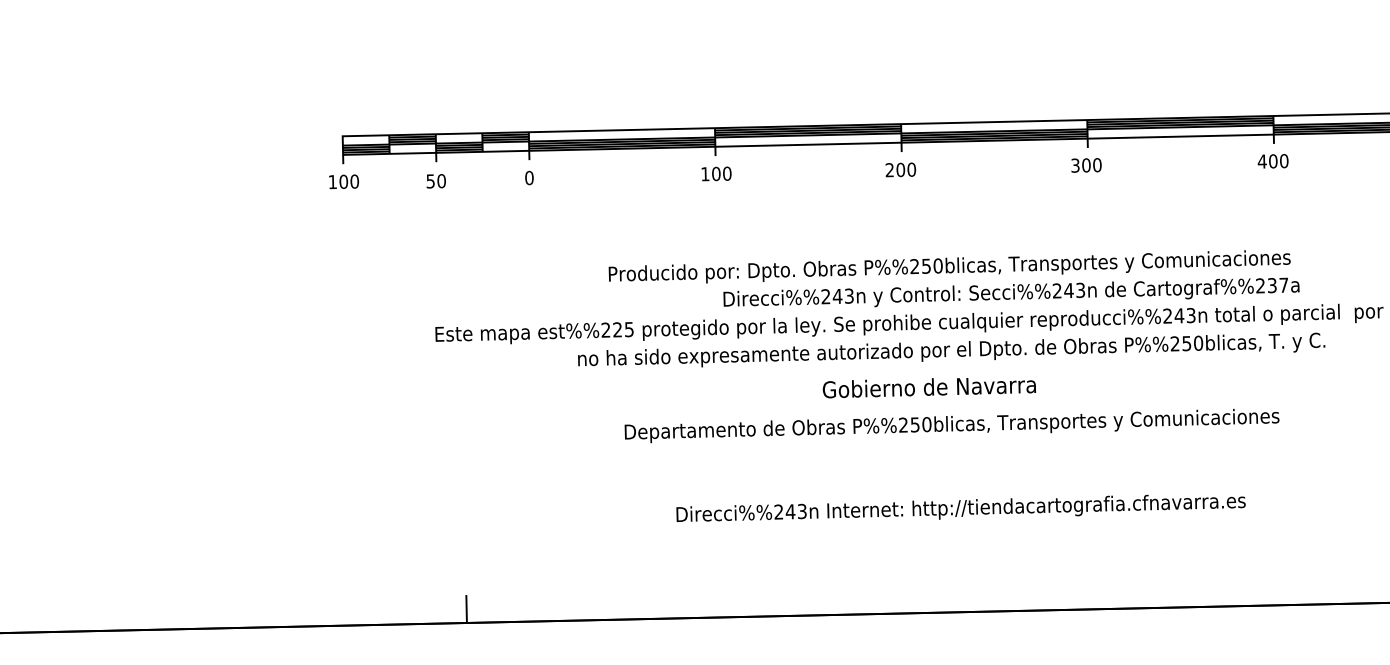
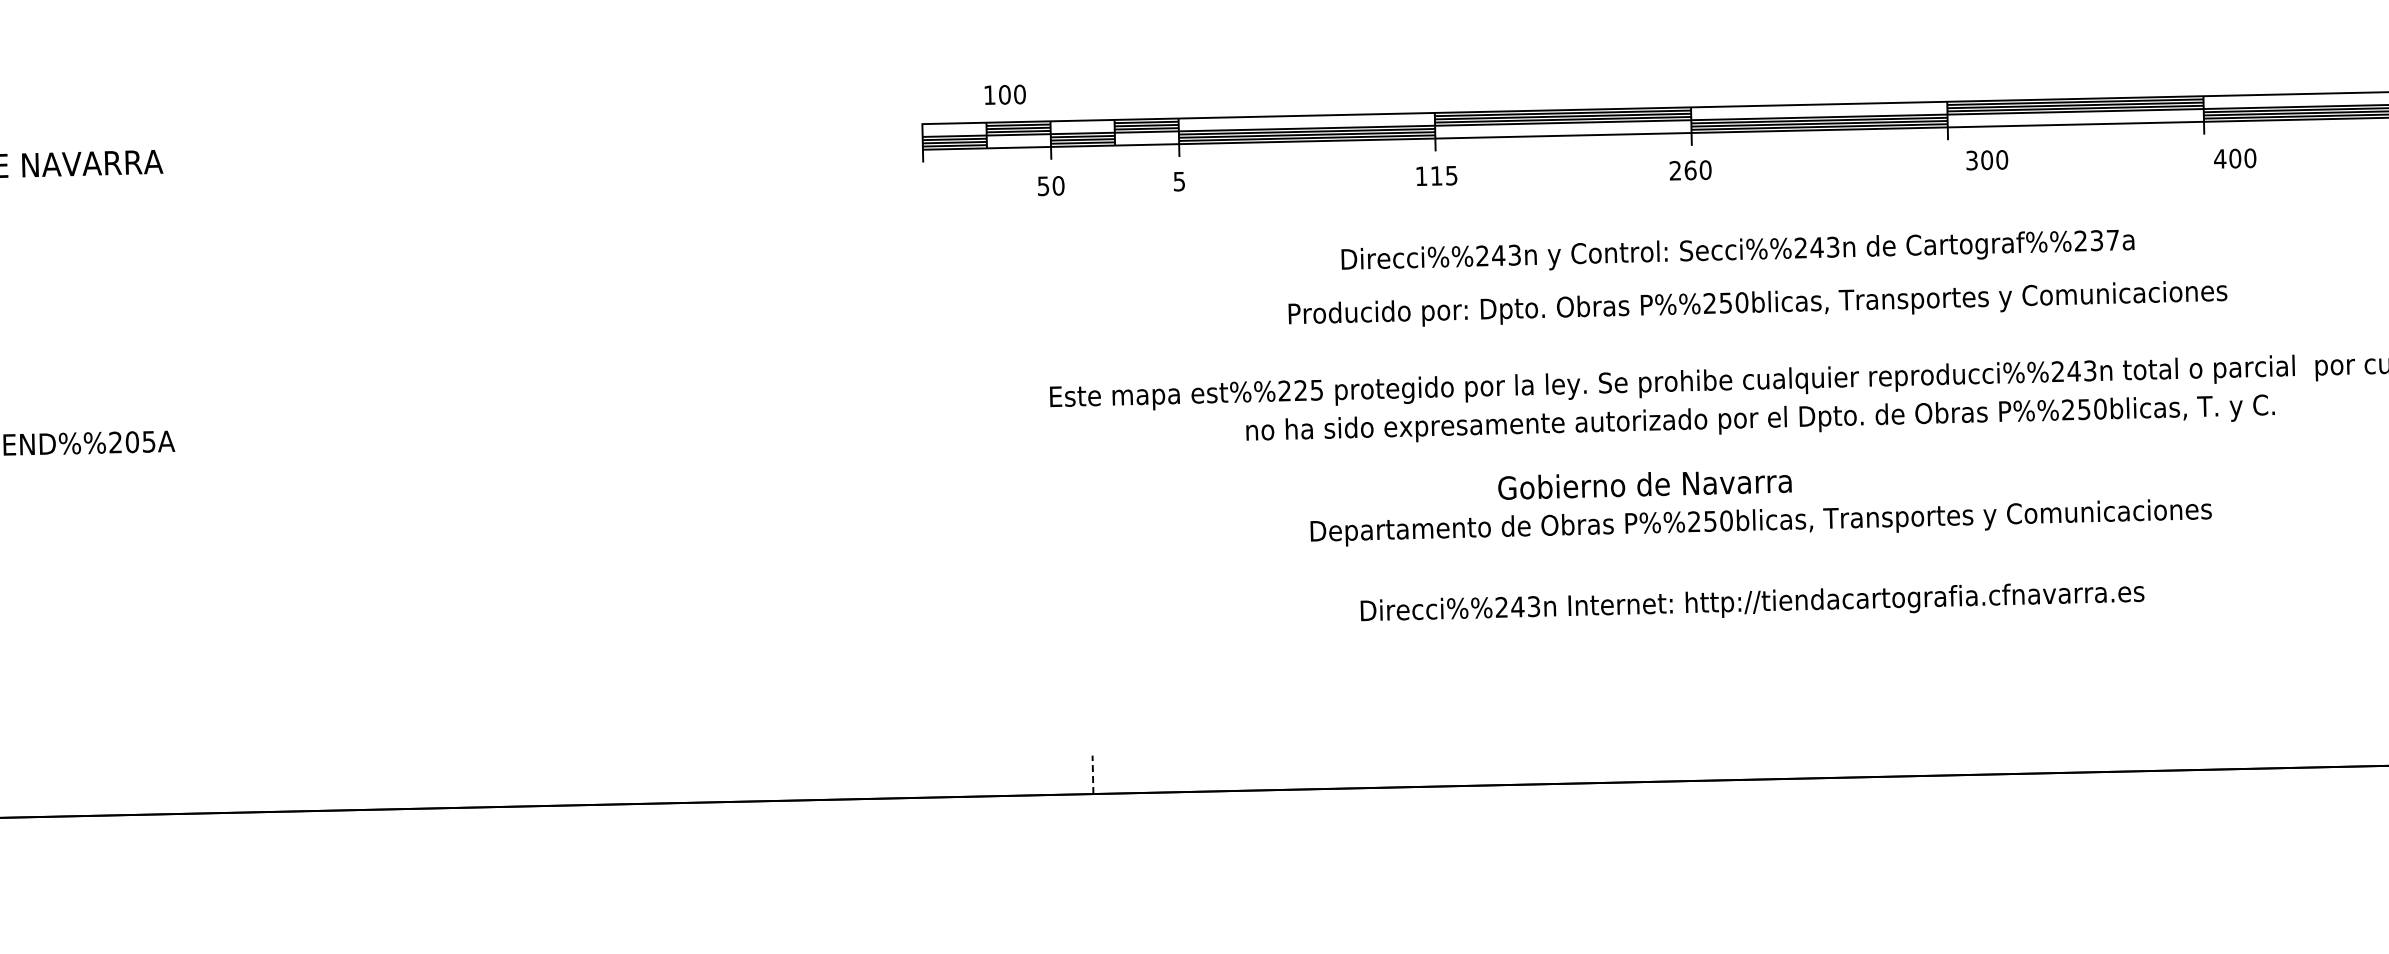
text: (1273, 161) -> (2235, 158), moved
text: (1086, 165) -> (1987, 160), moved
text: (900, 169) -> (1690, 170), 200 -> 260
text: (721, 173) -> (1443, 175), 100 -> 115
text: (529, 177) -> (1179, 181), 0 -> 5
text: (343, 181) -> (1004, 94), moved
text: (1011, 292) -> (1737, 250), moved
text: (929, 387) -> (1644, 485), moved
text: (961, 508) -> (1752, 602), moved
line: (466, 608) -> (1092, 774), solid -> dashed

